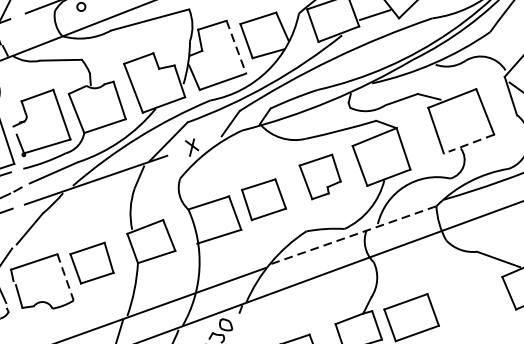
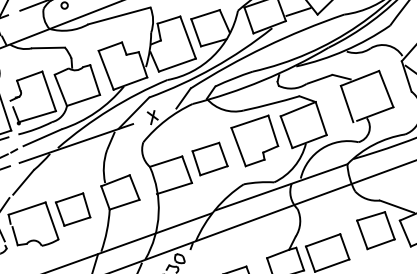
line: (236, 48) -> (188, 38), dashed -> solid
line: (470, 143) -> (374, 114), dashed -> solid
part: (319, 176) -> (254, 140), size x1.43
line: (353, 235) -> (281, 187), dashed -> solid
line: (66, 276) -> (52, 220), dashed -> solid
part: (471, 289) -> (375, 230), added

